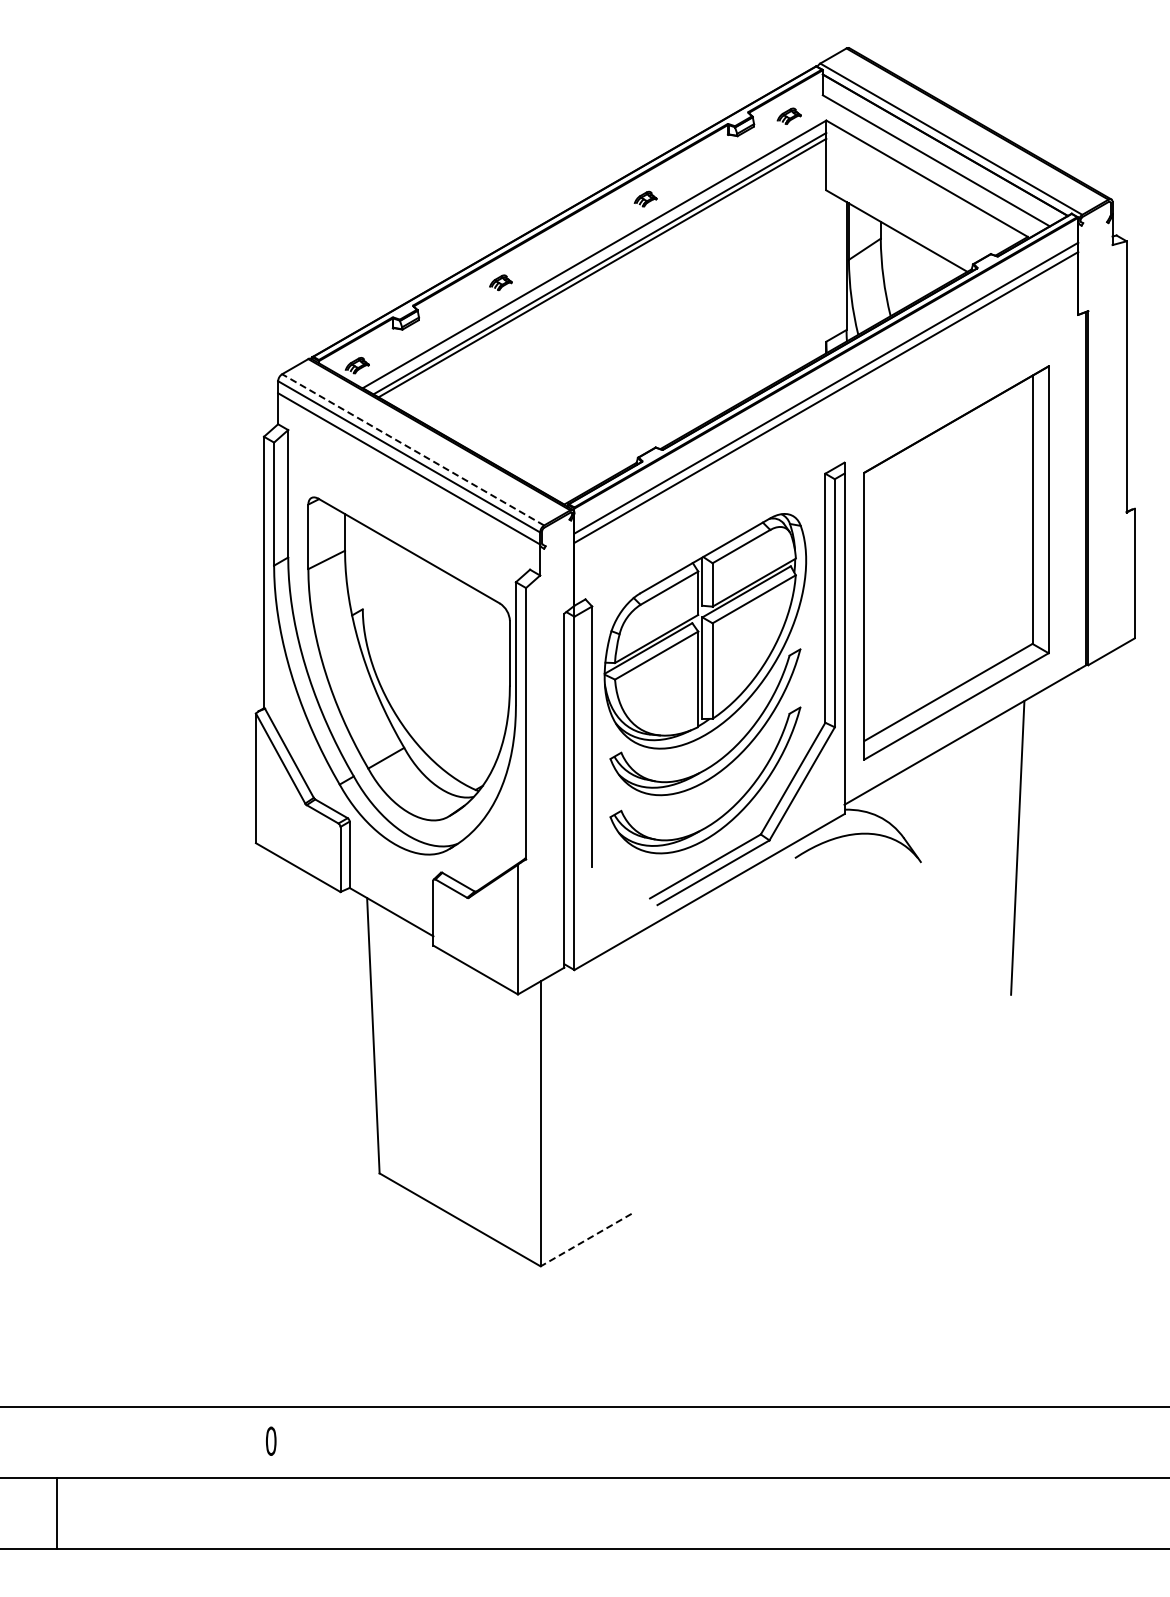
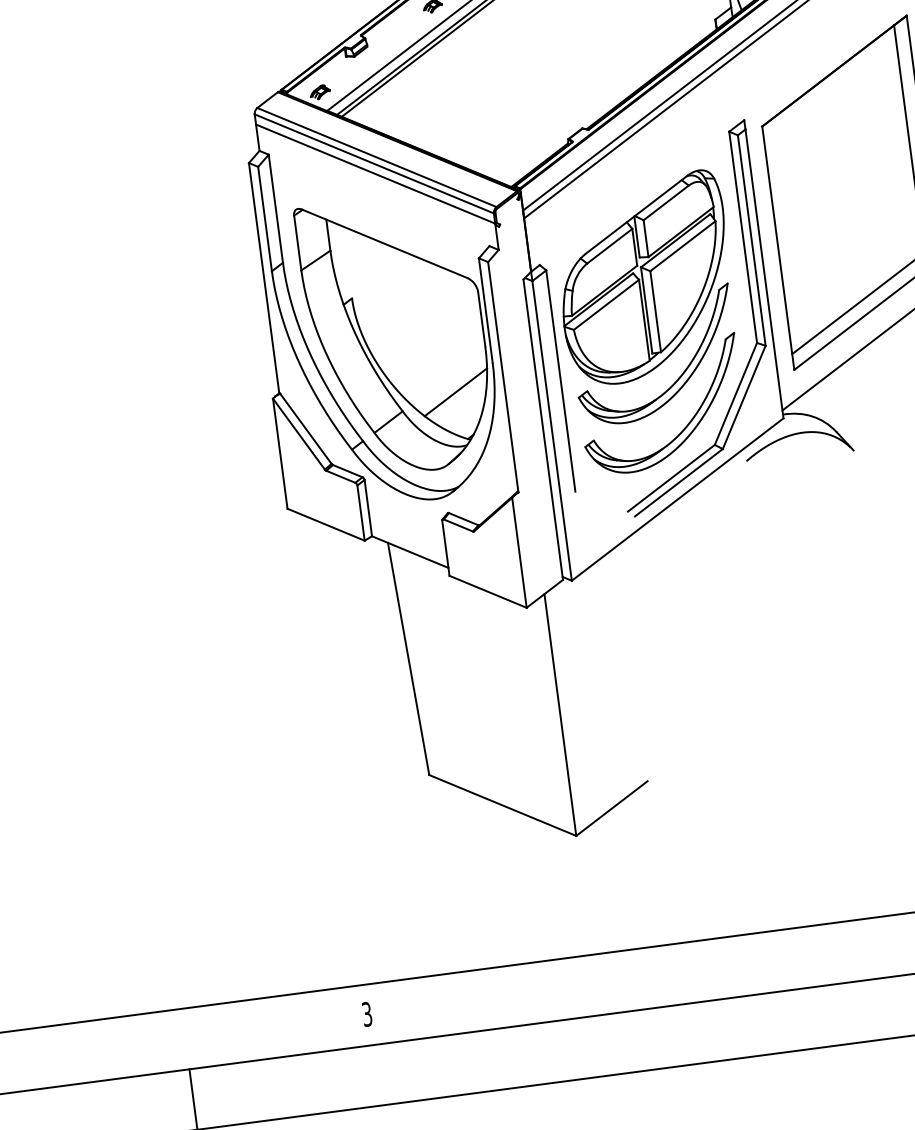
line: (412, 449) -> (376, 157), dashed -> solid
line: (468, 733) -> (455, 391), added
line: (586, 1240) -> (612, 808), dashed -> solid
text: (271, 1440) -> (367, 1013), 0 -> 3

